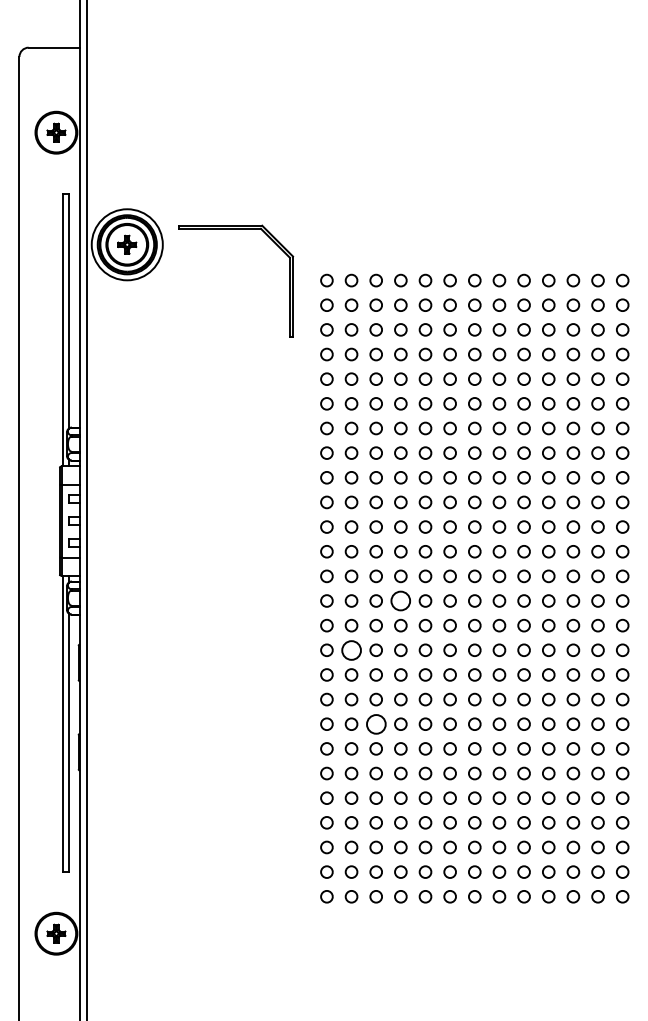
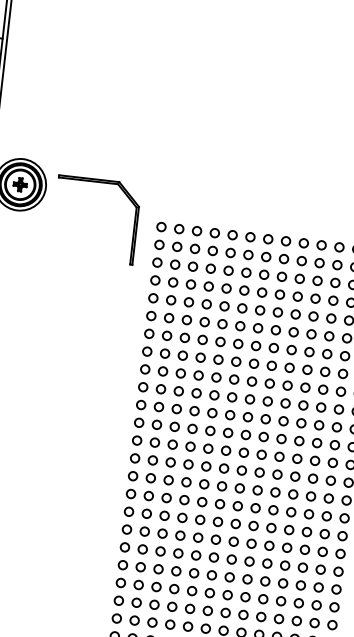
circle: (400, 600) -> (188, 464), size x0.62
circle: (351, 649) -> (148, 495), size x0.62
circle: (375, 723) -> (160, 550), size x0.62

